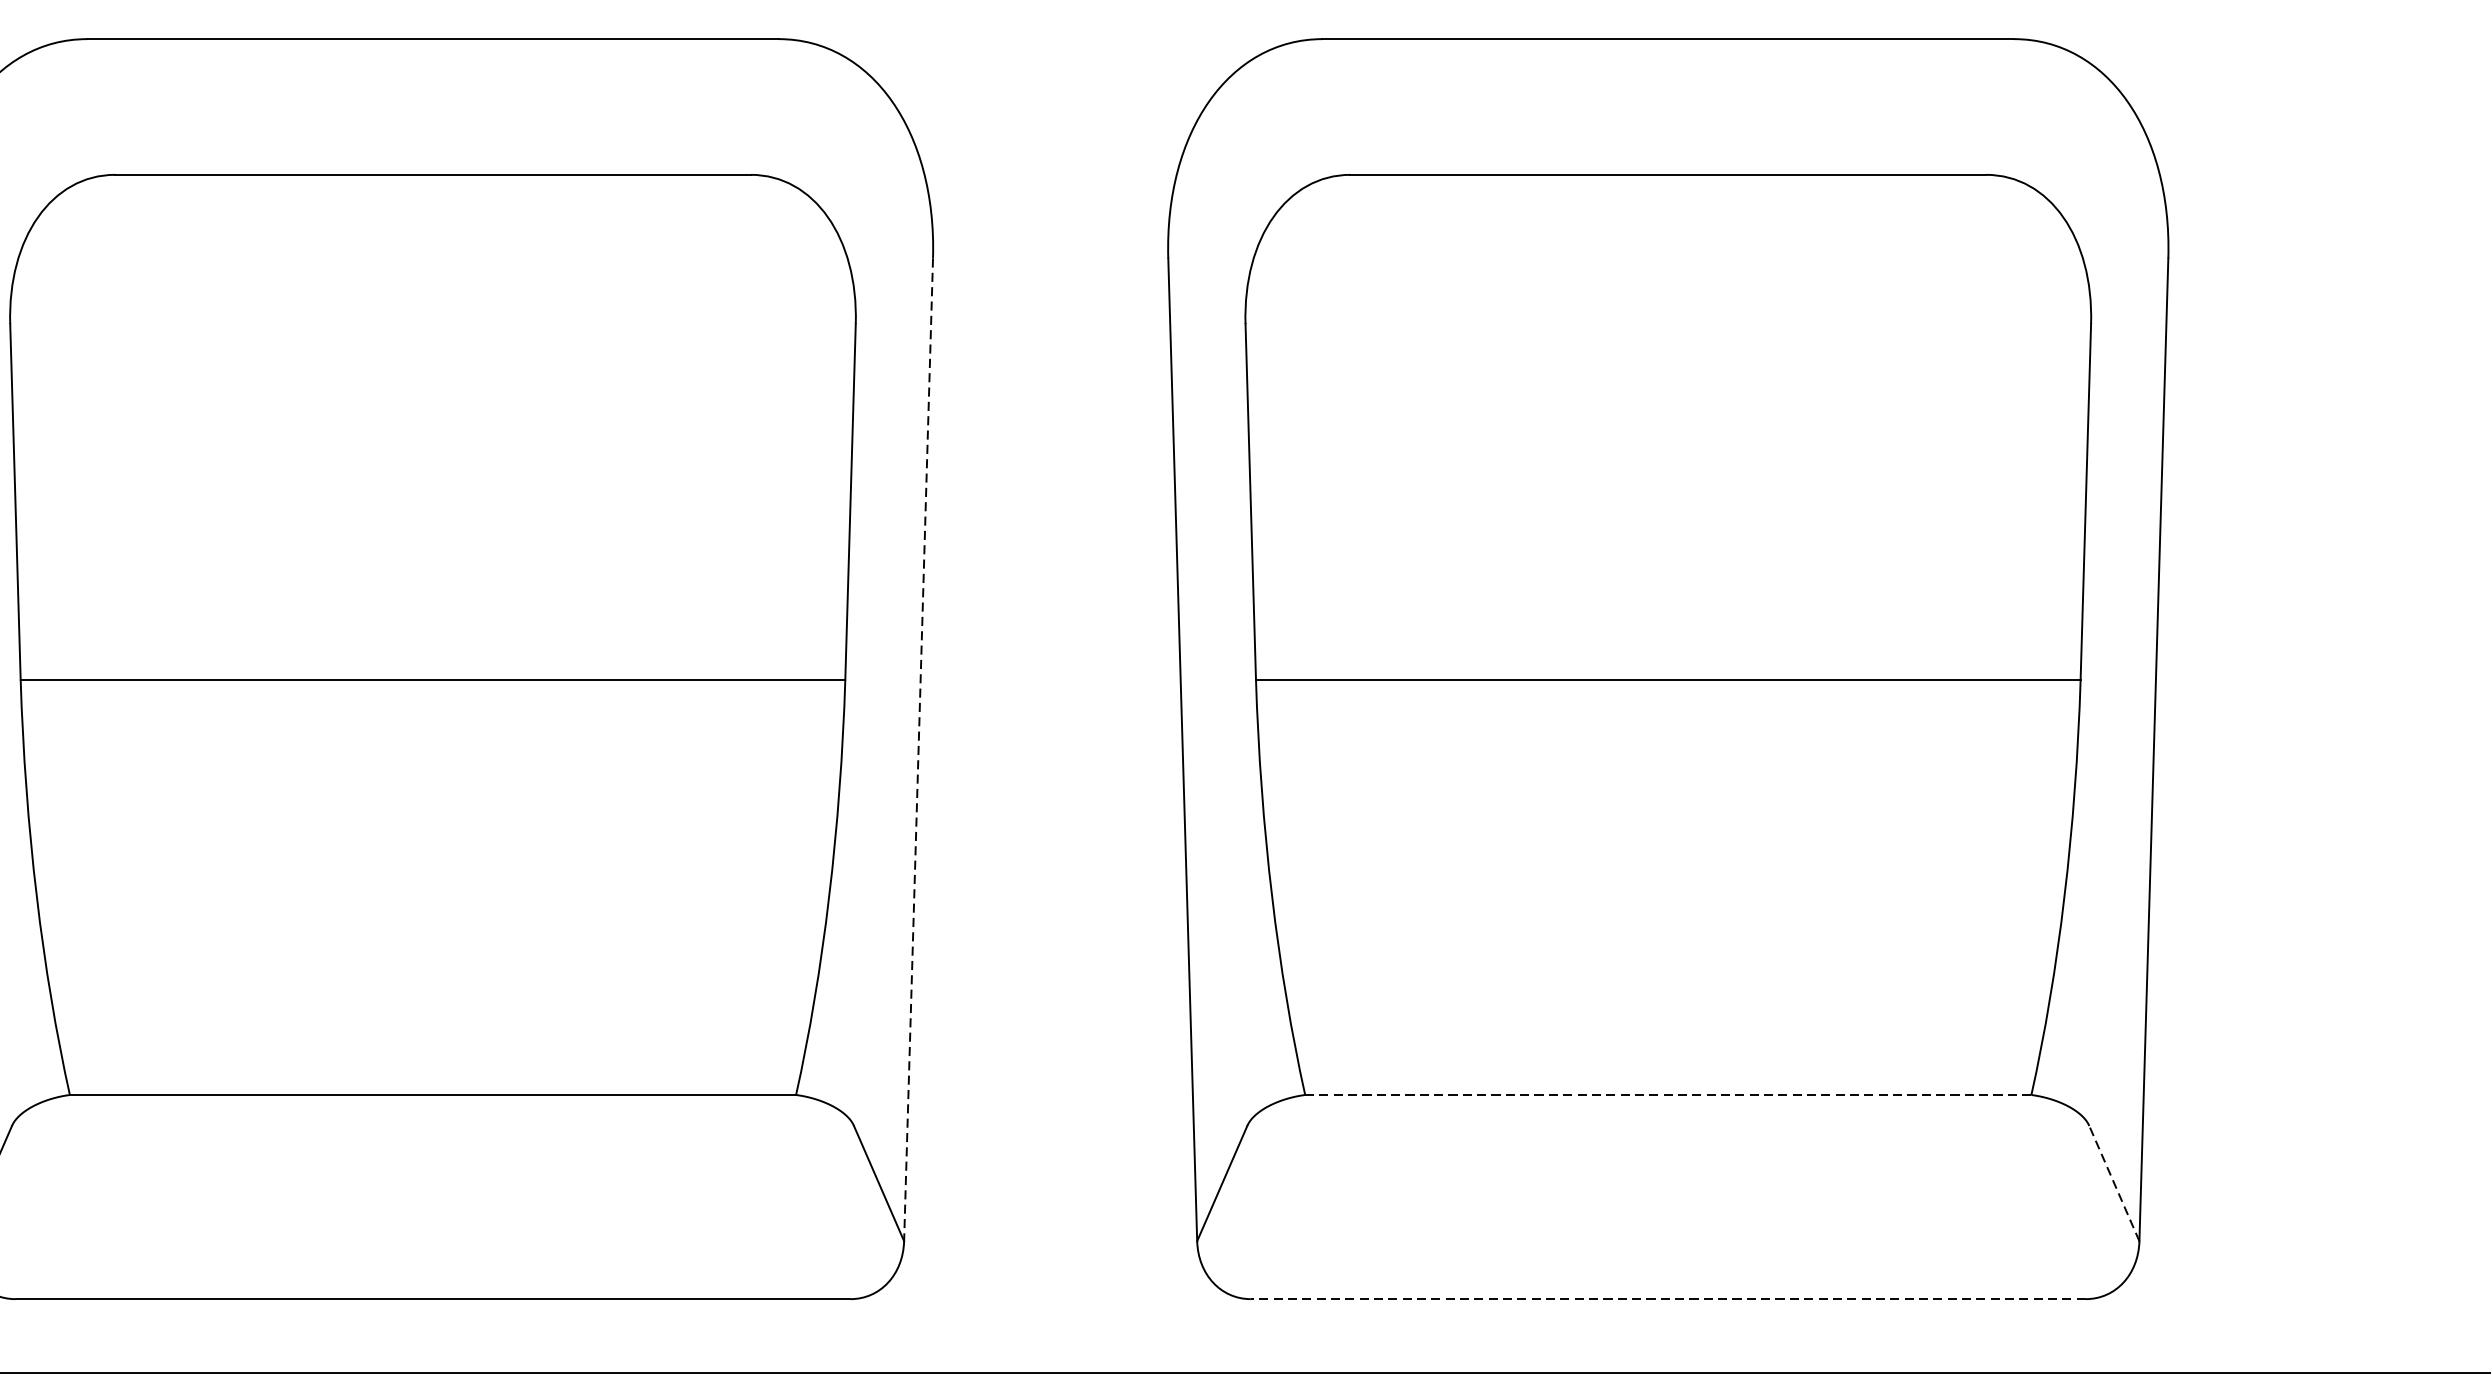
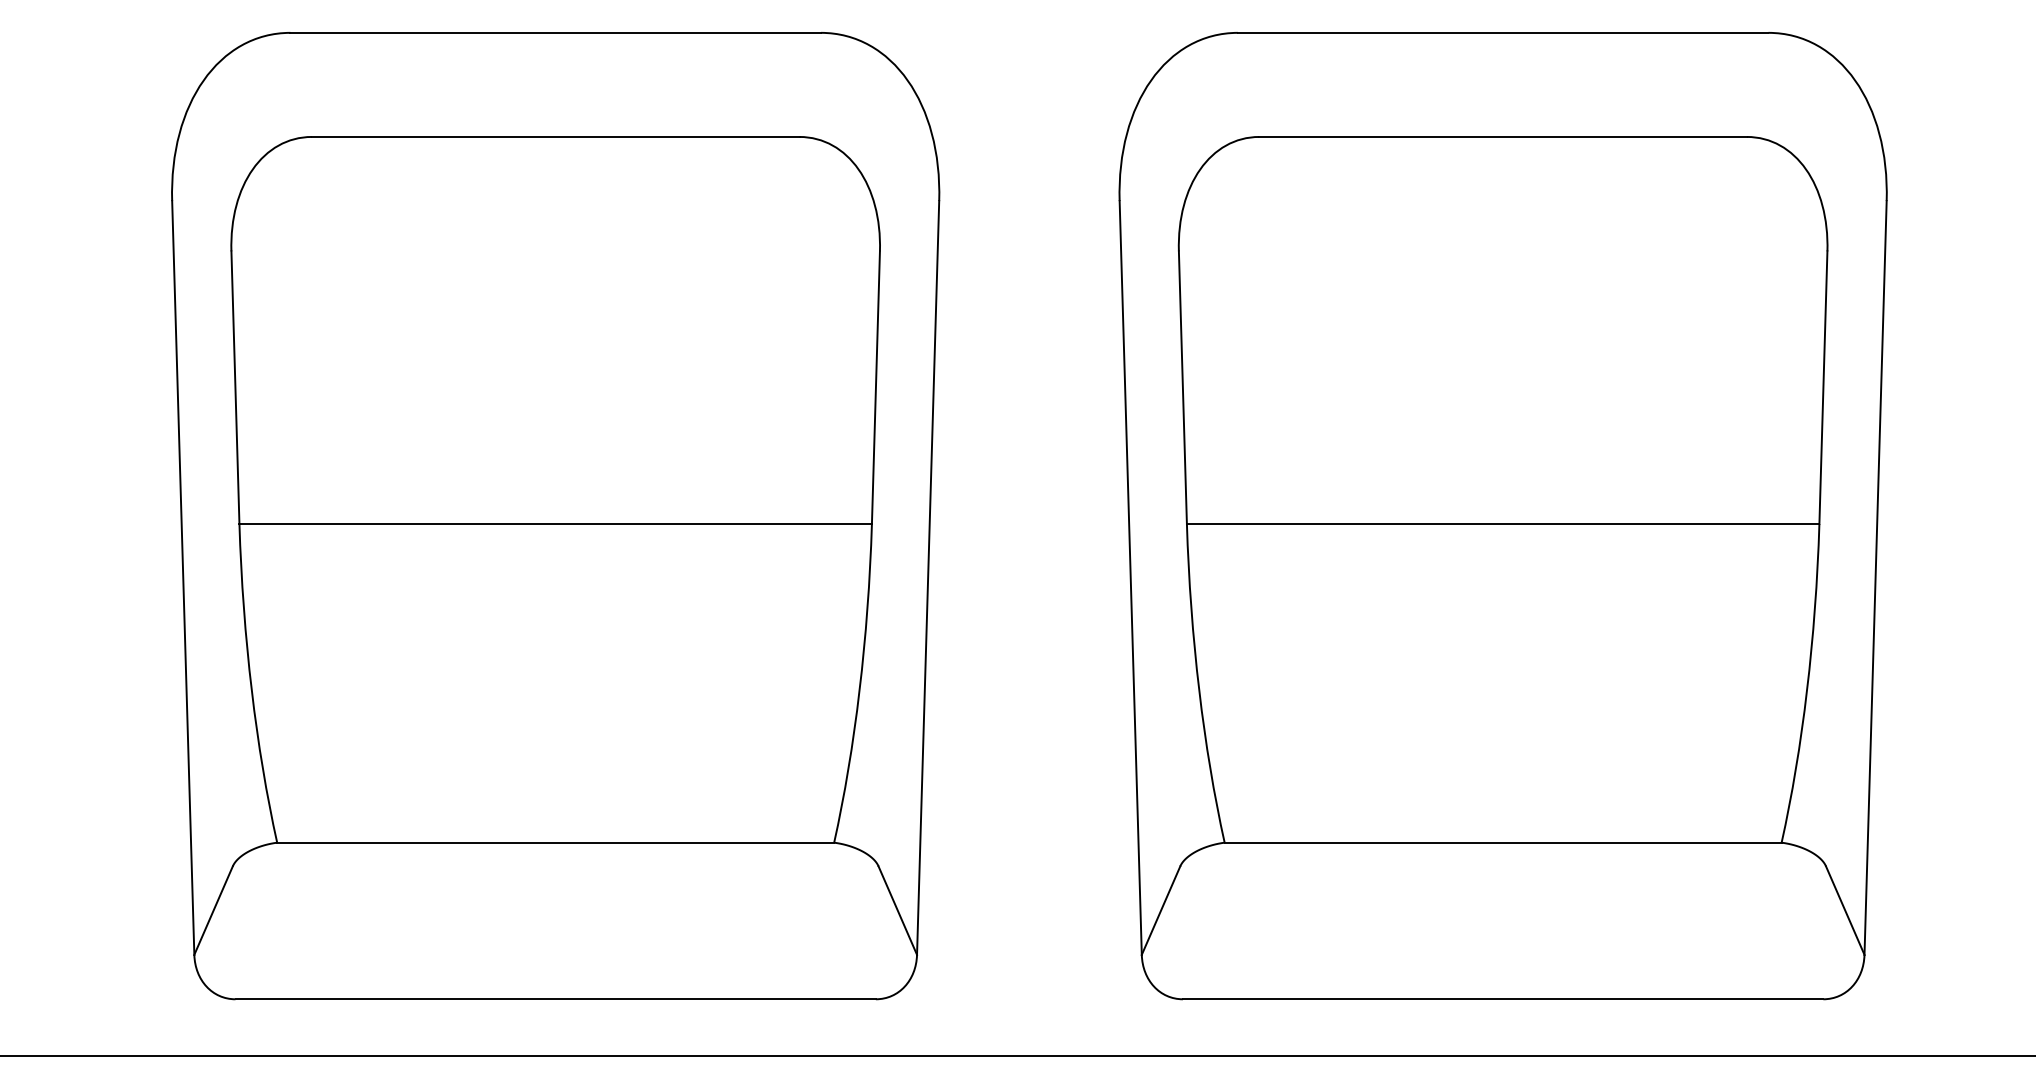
line: (919, 750) -> (928, 578), dashed -> solid
line: (1667, 1094) -> (1502, 842), dashed -> solid
line: (2114, 1183) -> (1845, 910), dashed -> solid
line: (1667, 1299) -> (1502, 999), dashed -> solid

